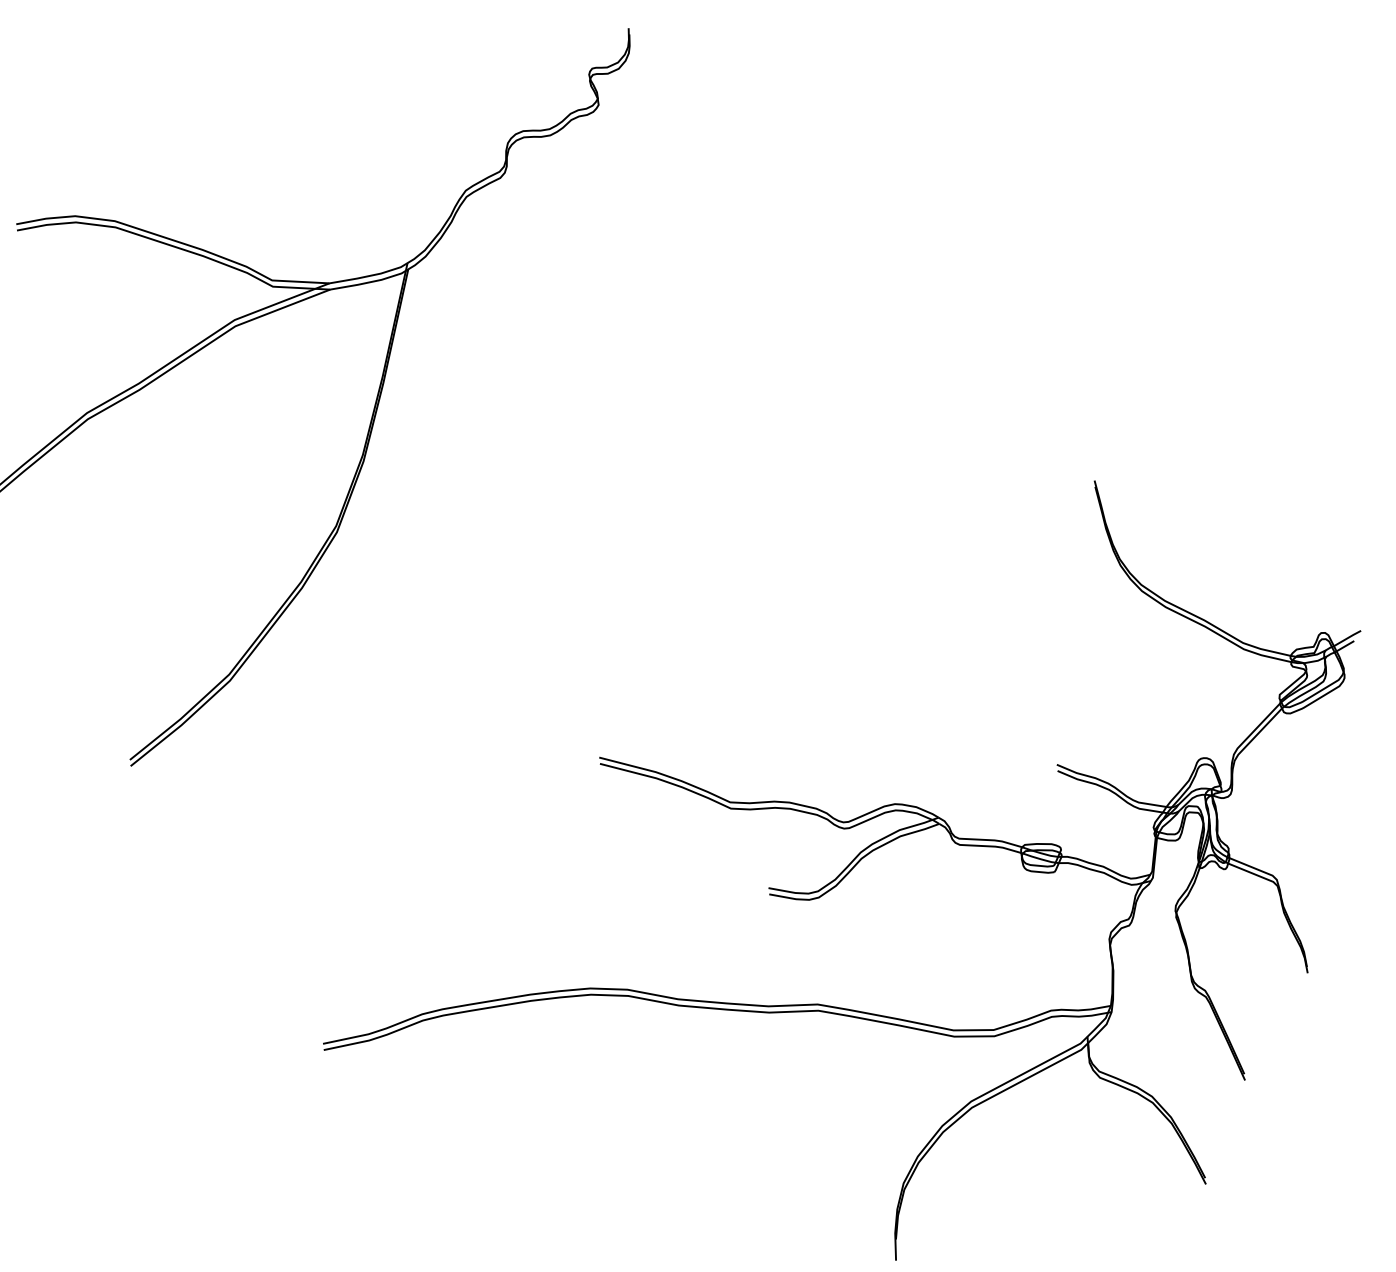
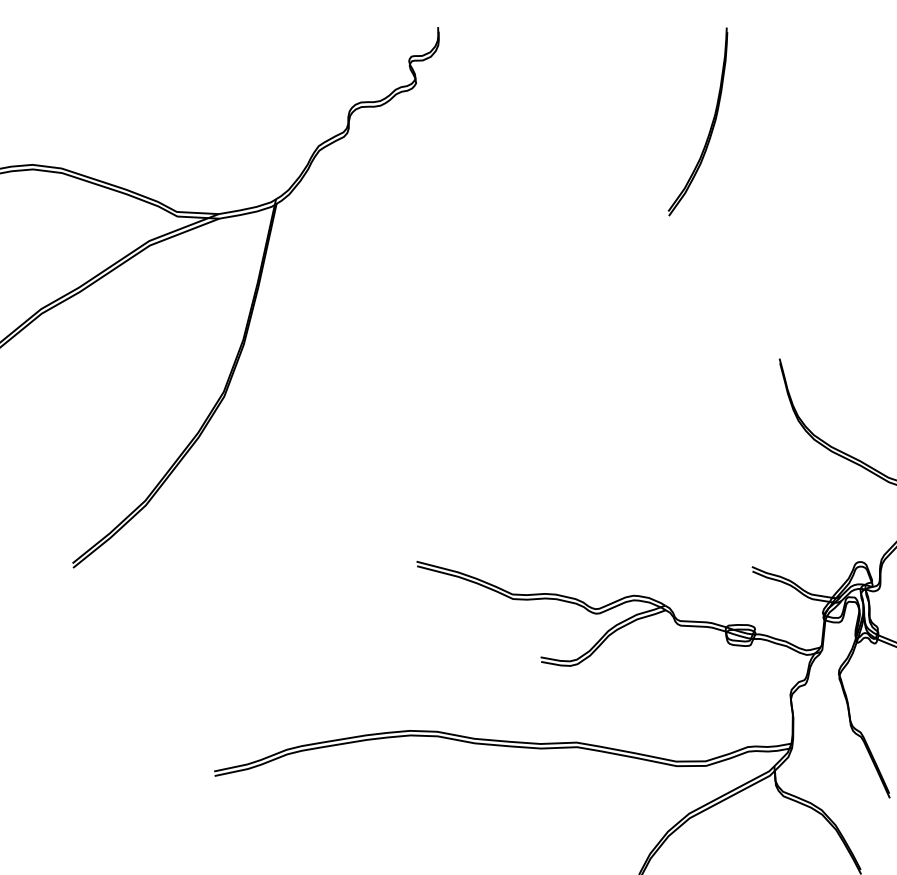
part: (1000, 164) -> (710, 126), added

